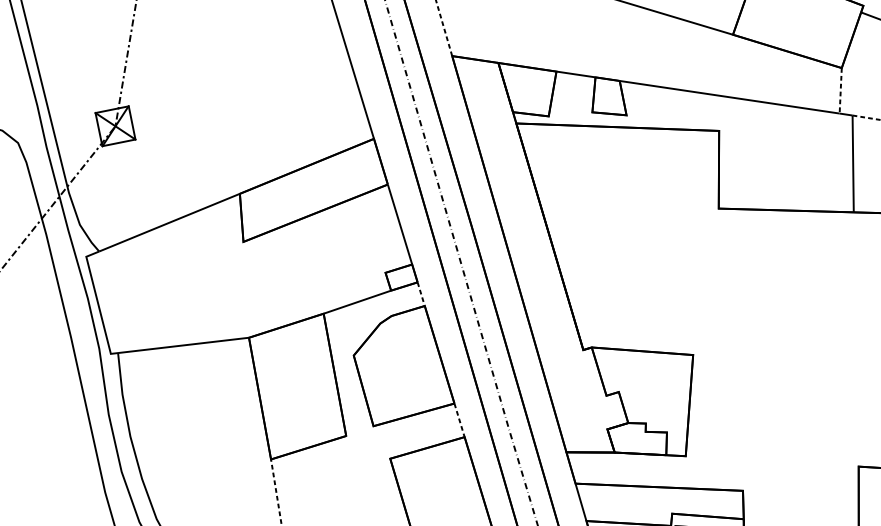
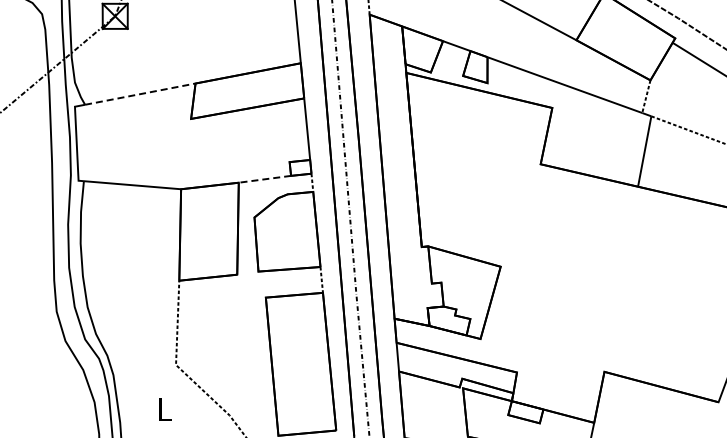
line: (169, 223) -> (140, 94), solid -> dashed
line: (356, 302) -> (264, 179), solid -> dashed

